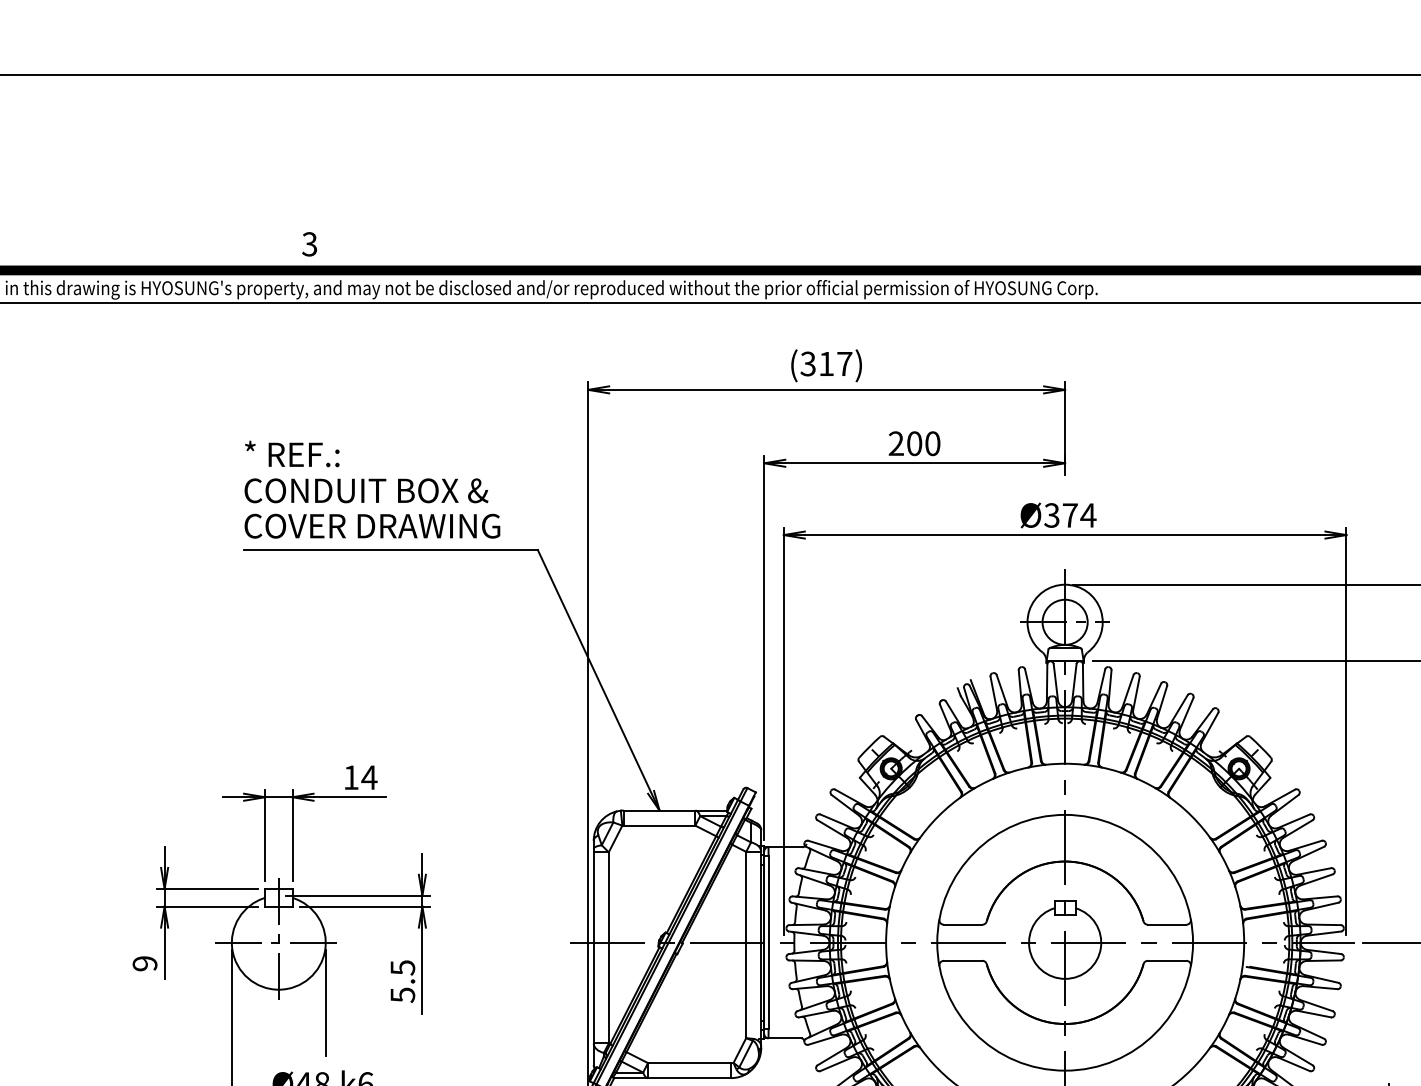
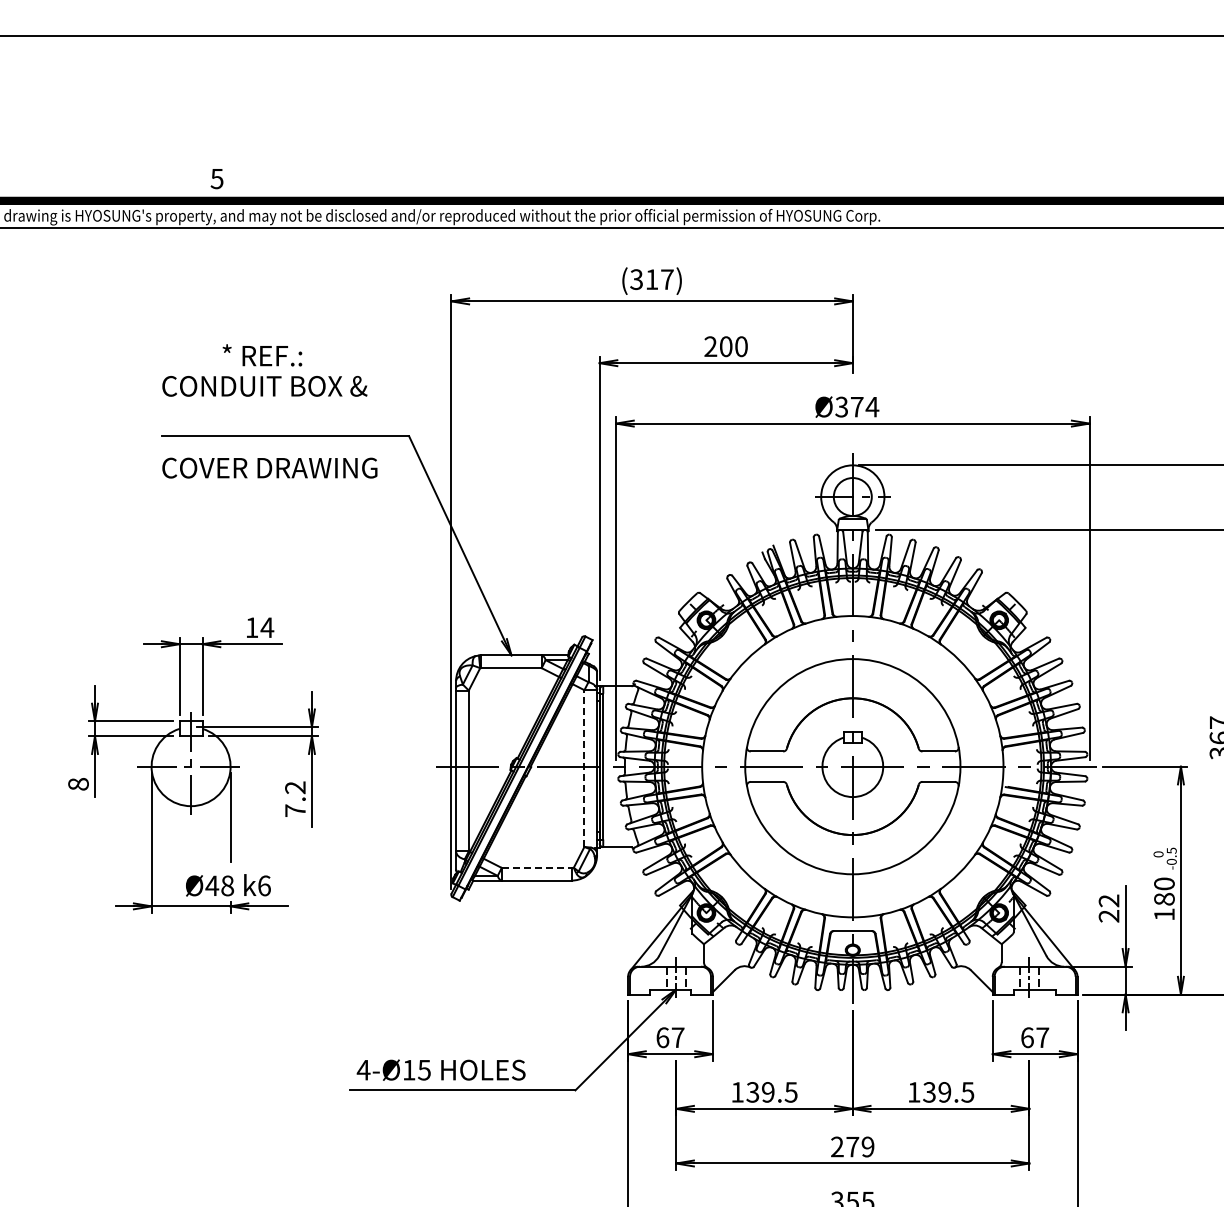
text: (310, 243) -> (217, 178), 3 -> 5
text: (292, 454) -> (262, 355), moved
text: (371, 525) -> (269, 467), moved
line: (746, 944) -> (584, 768), solid -> dashed
text: (144, 963) -> (78, 784), 9 -> 8
text: (402, 981) -> (295, 799), 5.5 -> 7.2
line: (689, 1062) -> (536, 867), solid -> dashed

